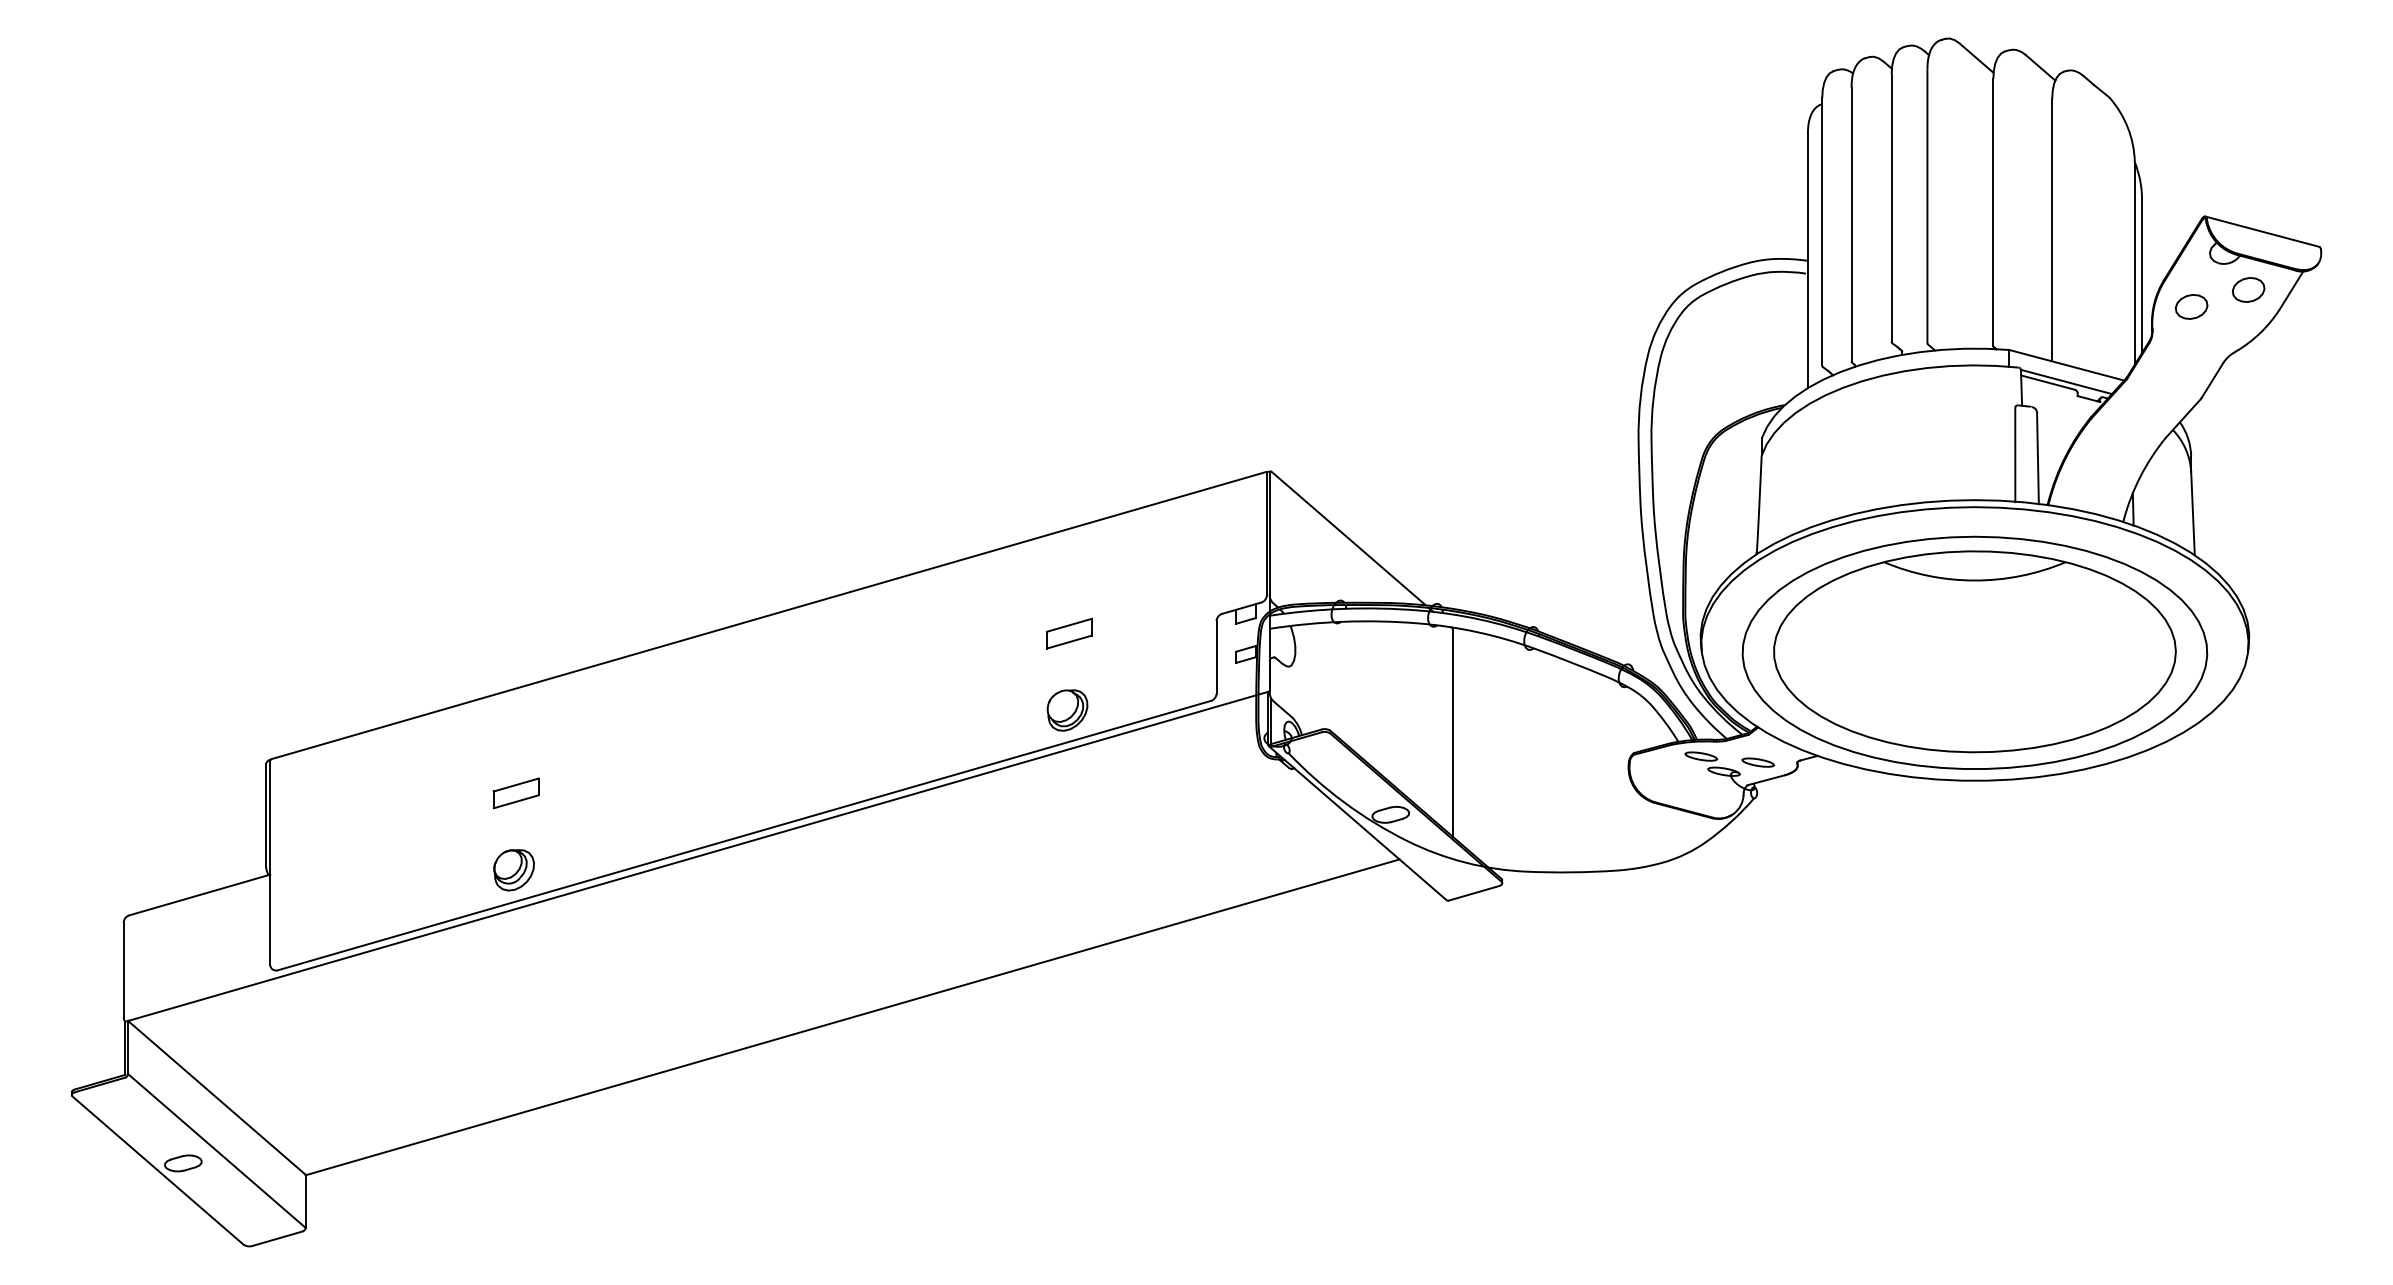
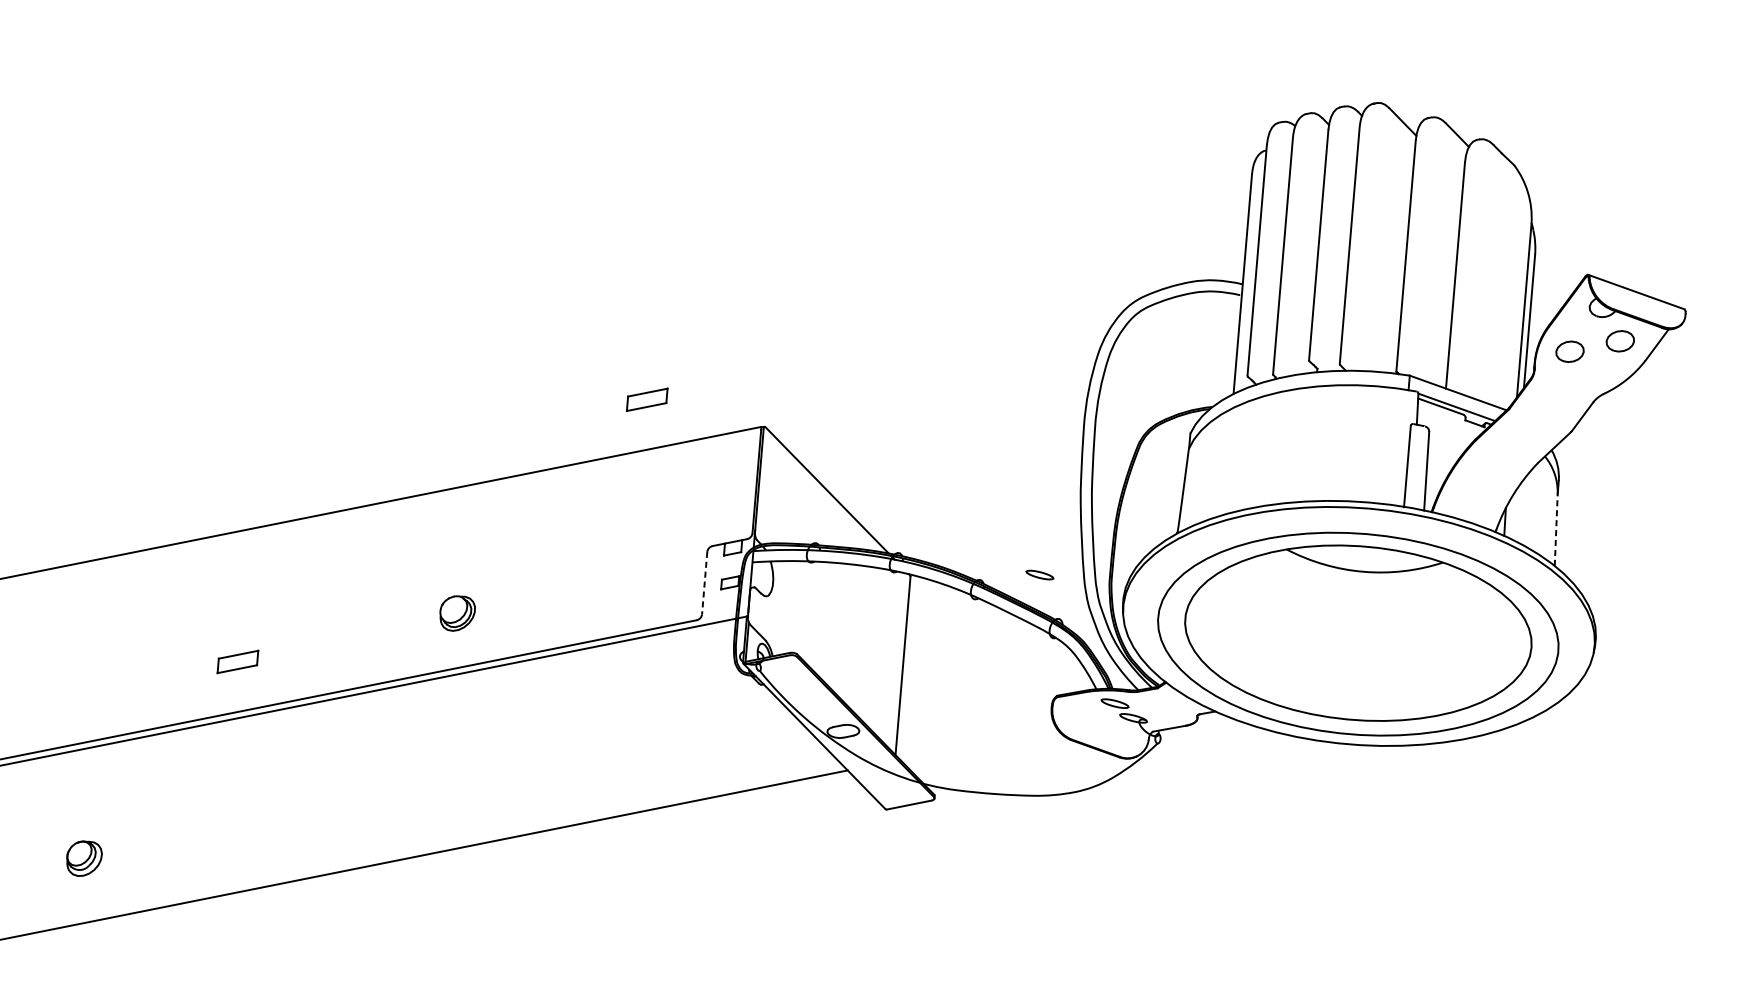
line: (2192, 512) -> (1555, 528), solid -> dashed
part: (1069, 633) -> (647, 399), moved
line: (1216, 657) -> (704, 583), solid -> dashed
part: (1067, 710) -> (457, 613), moved
part: (1758, 762) -> (1040, 574), moved
part: (515, 793) -> (237, 661), moved
part: (513, 870) -> (83, 859), moved

